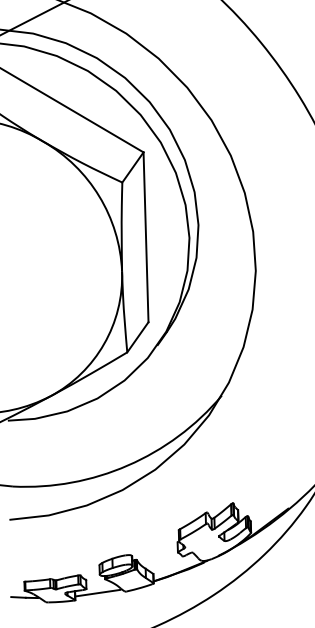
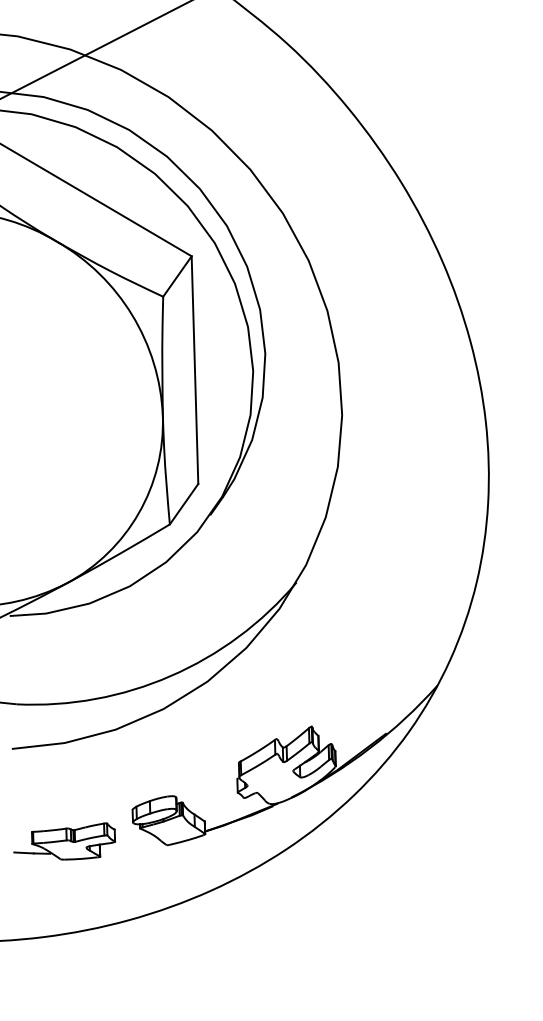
line: (97, 592) -> (130, 846), removed

